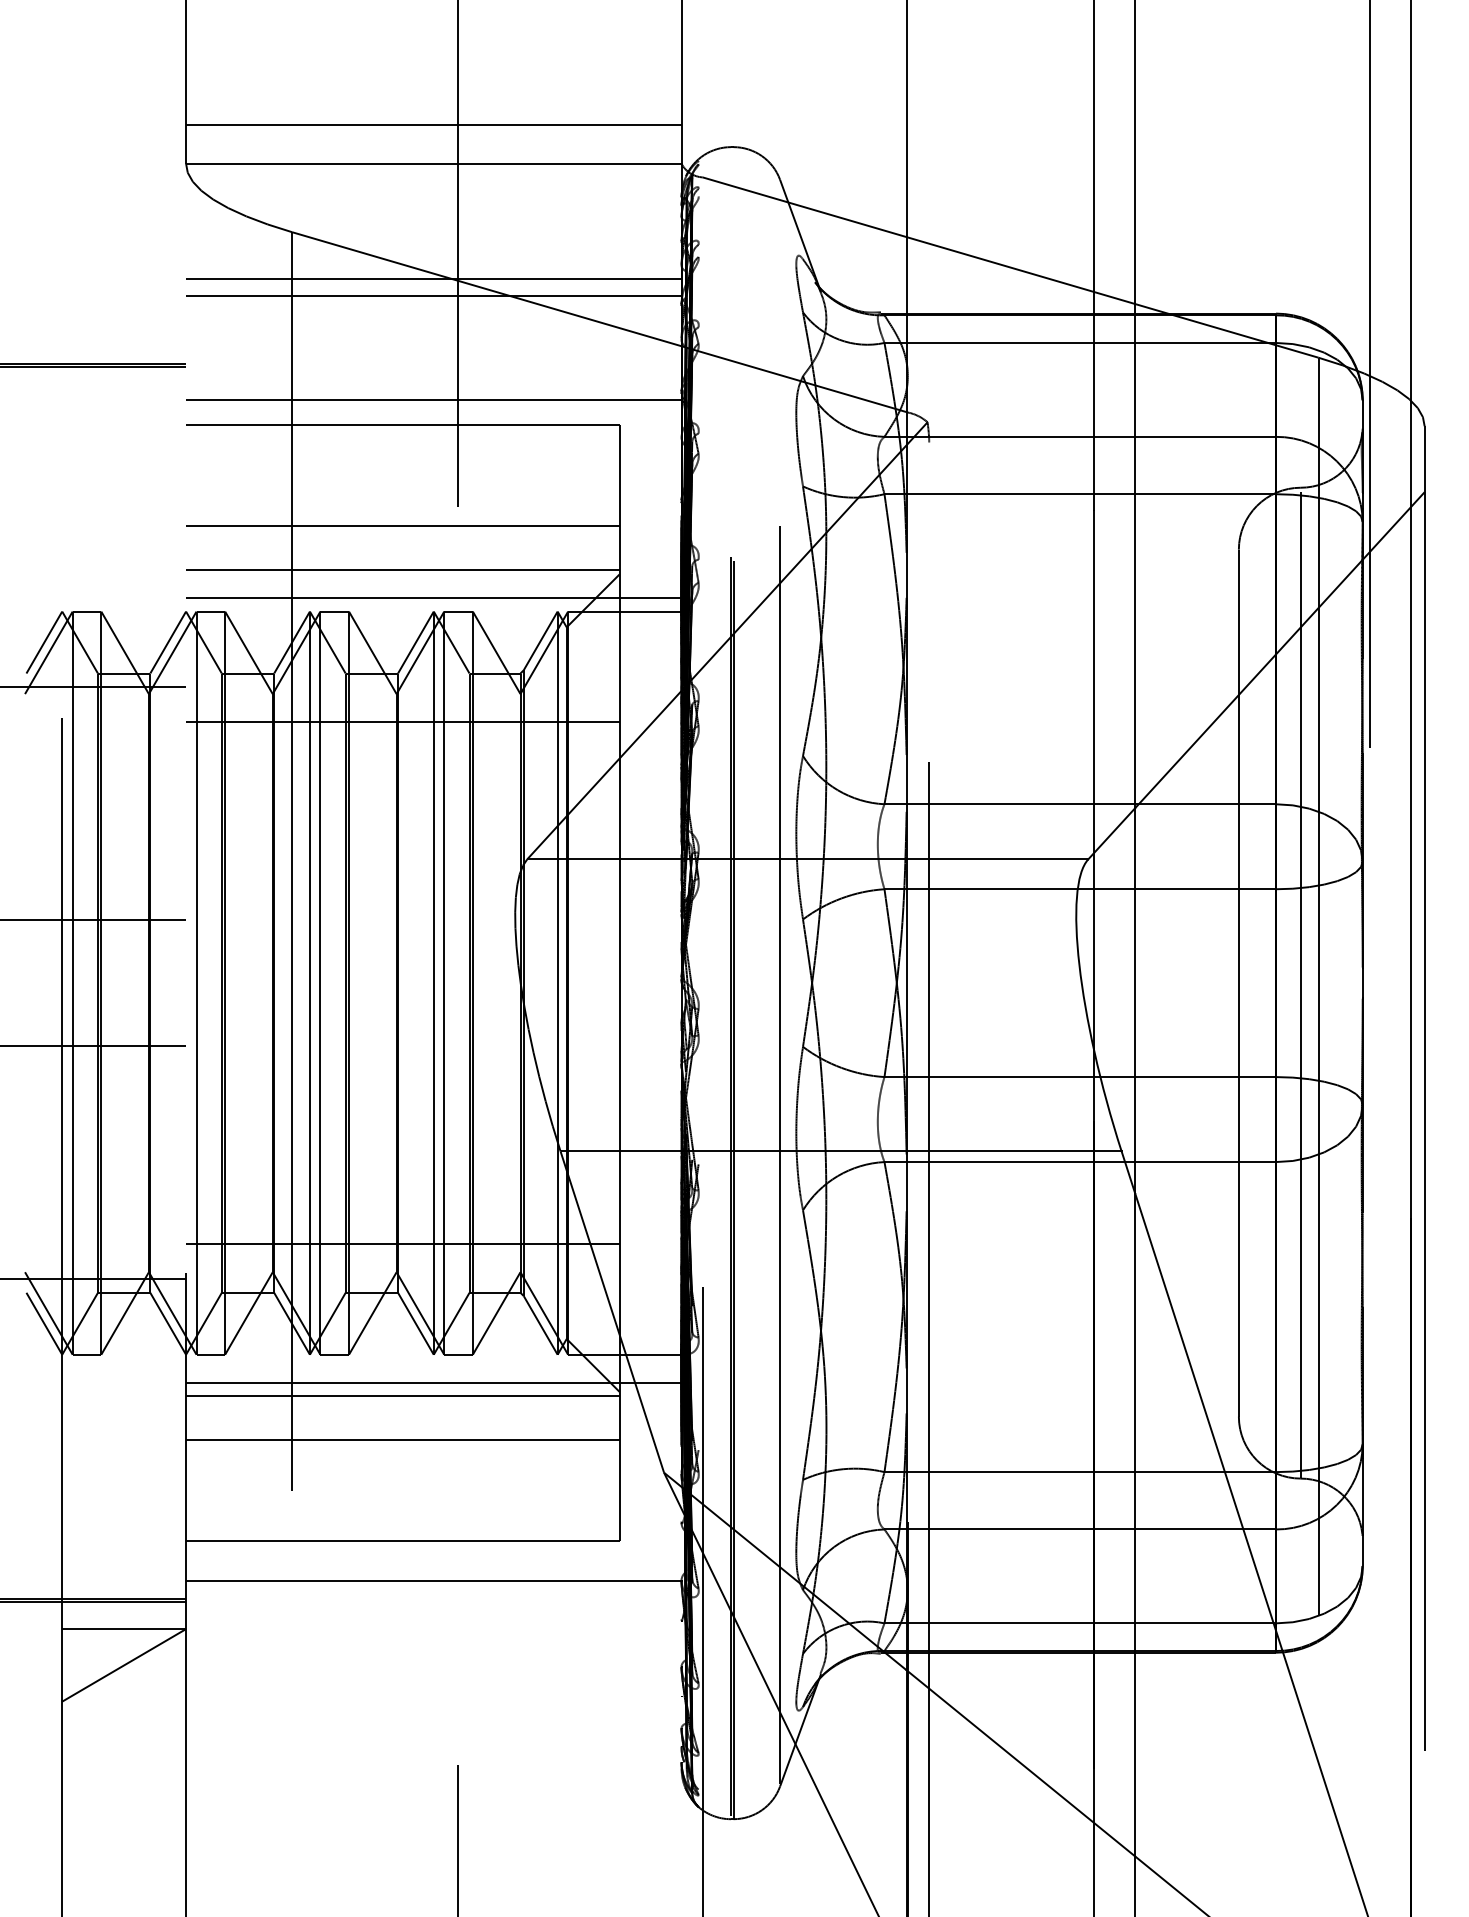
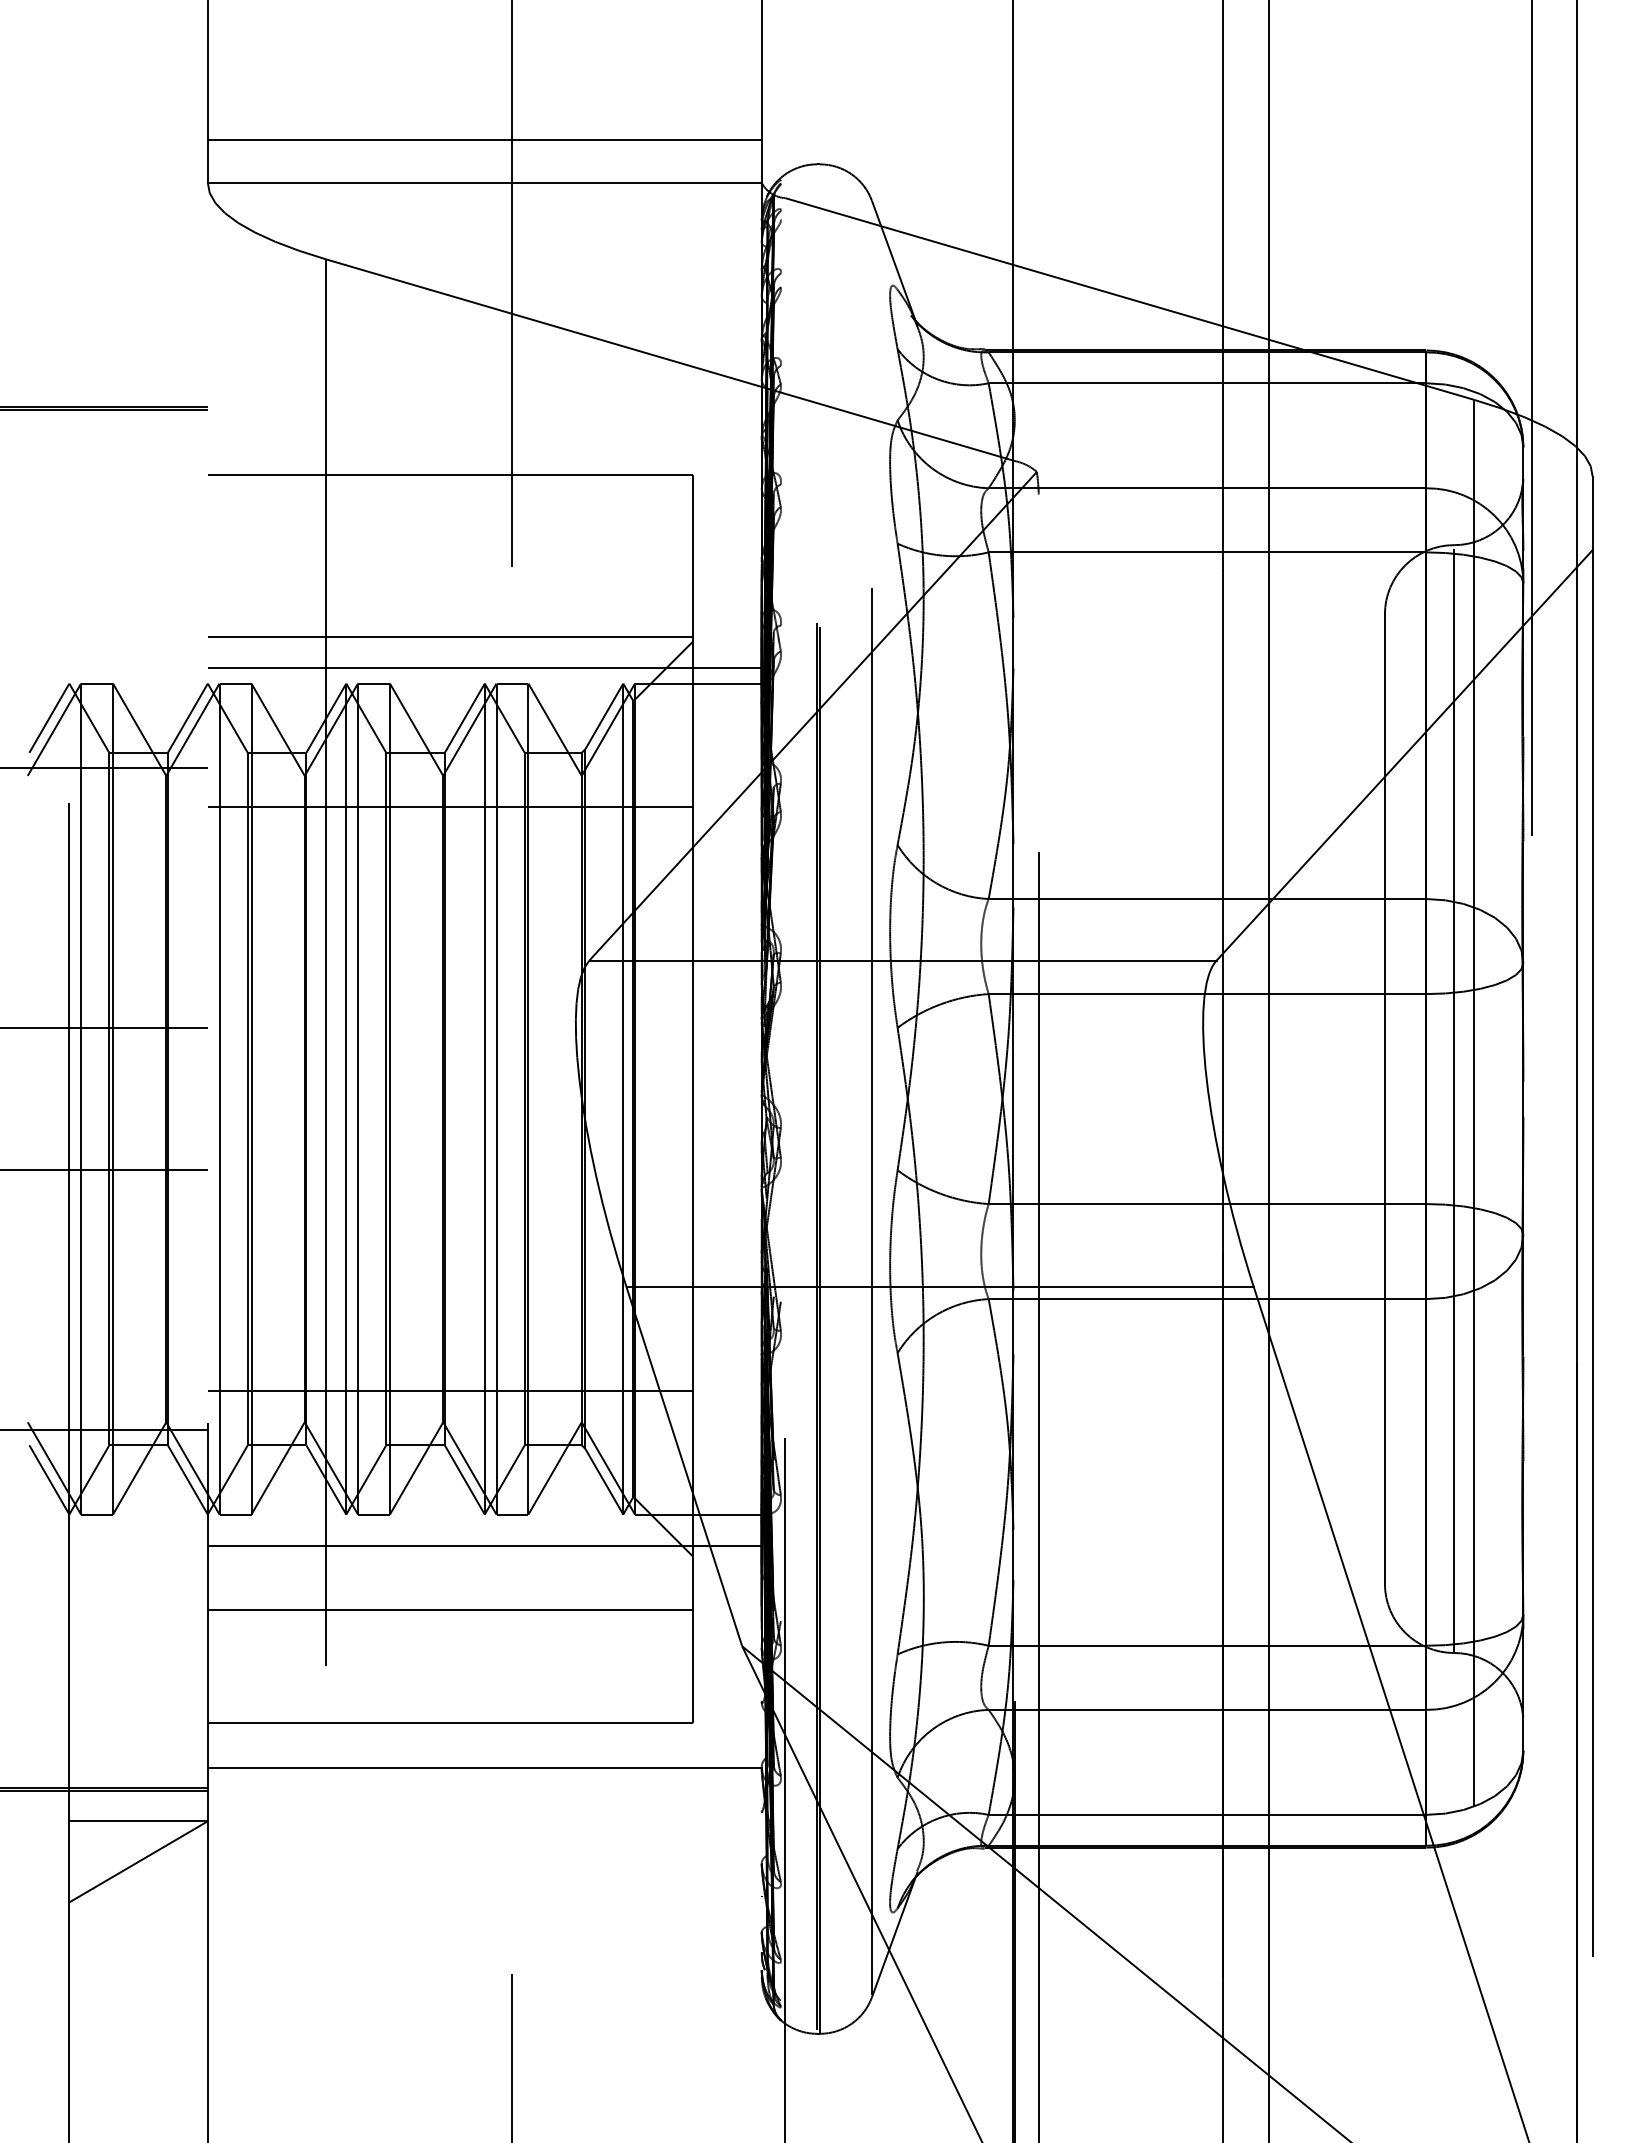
line: (433, 278) -> (484, 311), removed
line: (433, 296) -> (484, 331), removed
line: (433, 399) -> (484, 446), removed
line: (402, 526) -> (449, 588), removed
line: (402, 1396) -> (449, 1561), removed

